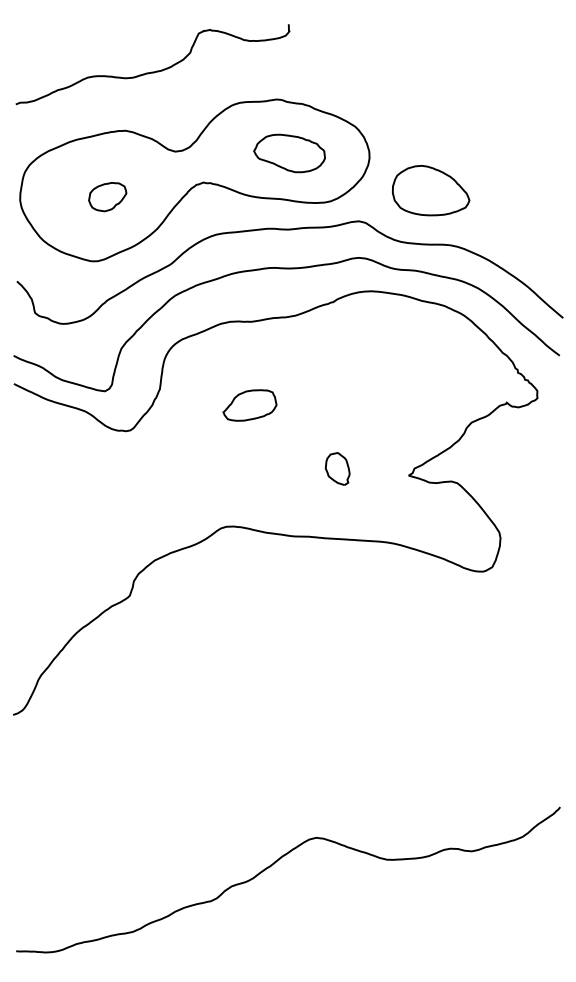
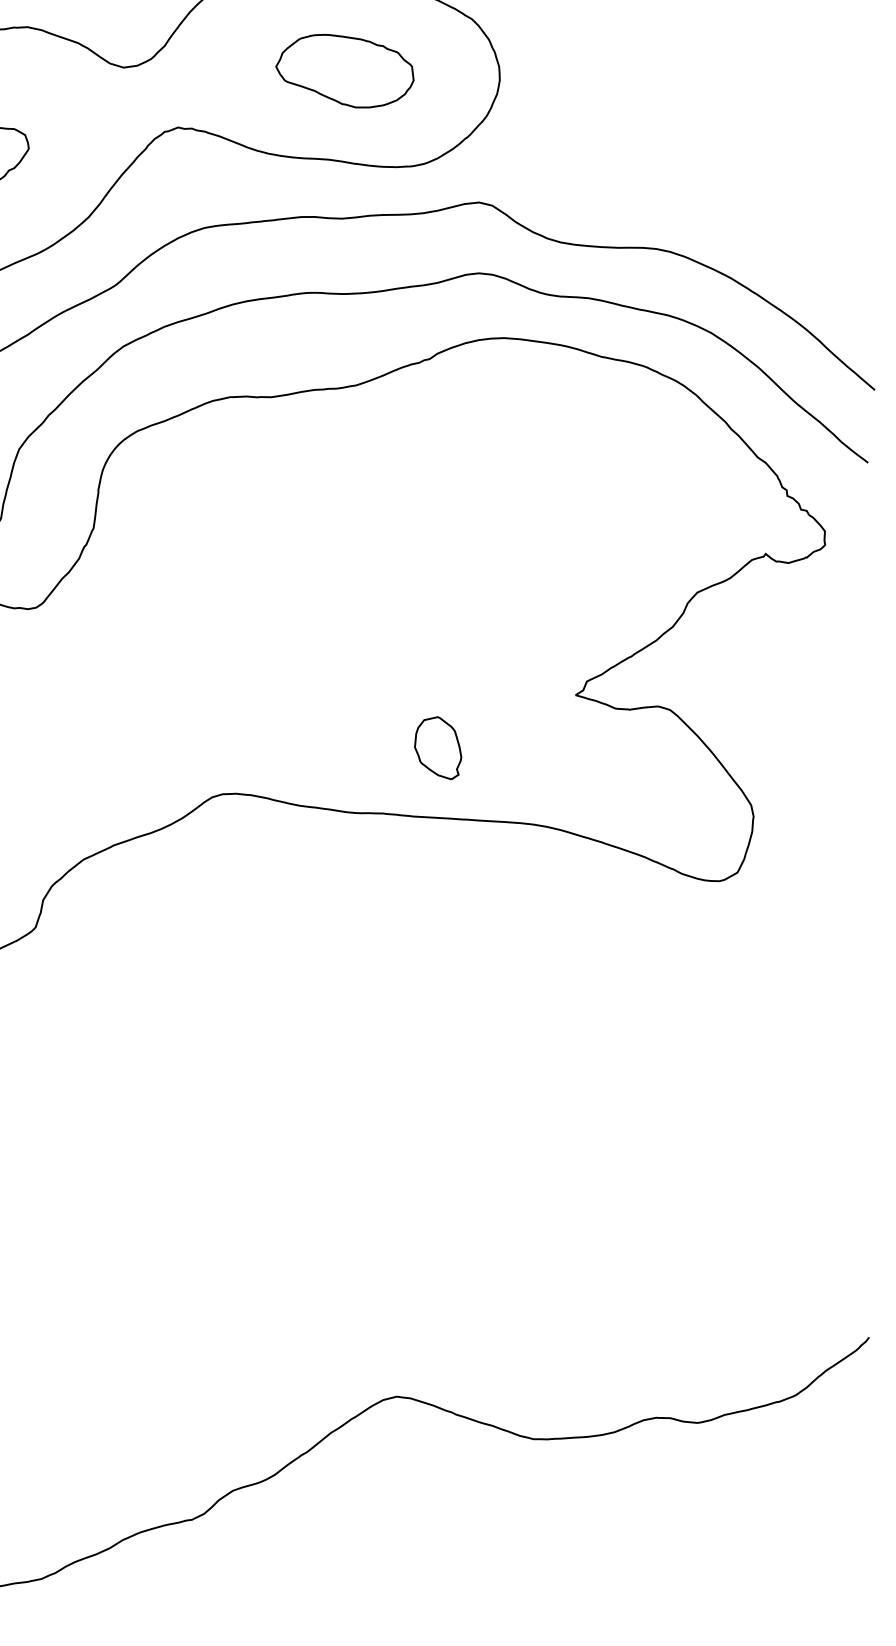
part: (431, 190) -> (619, 142), removed
part: (249, 405) -> (267, 559), removed
part: (337, 468) -> (437, 747), moved

